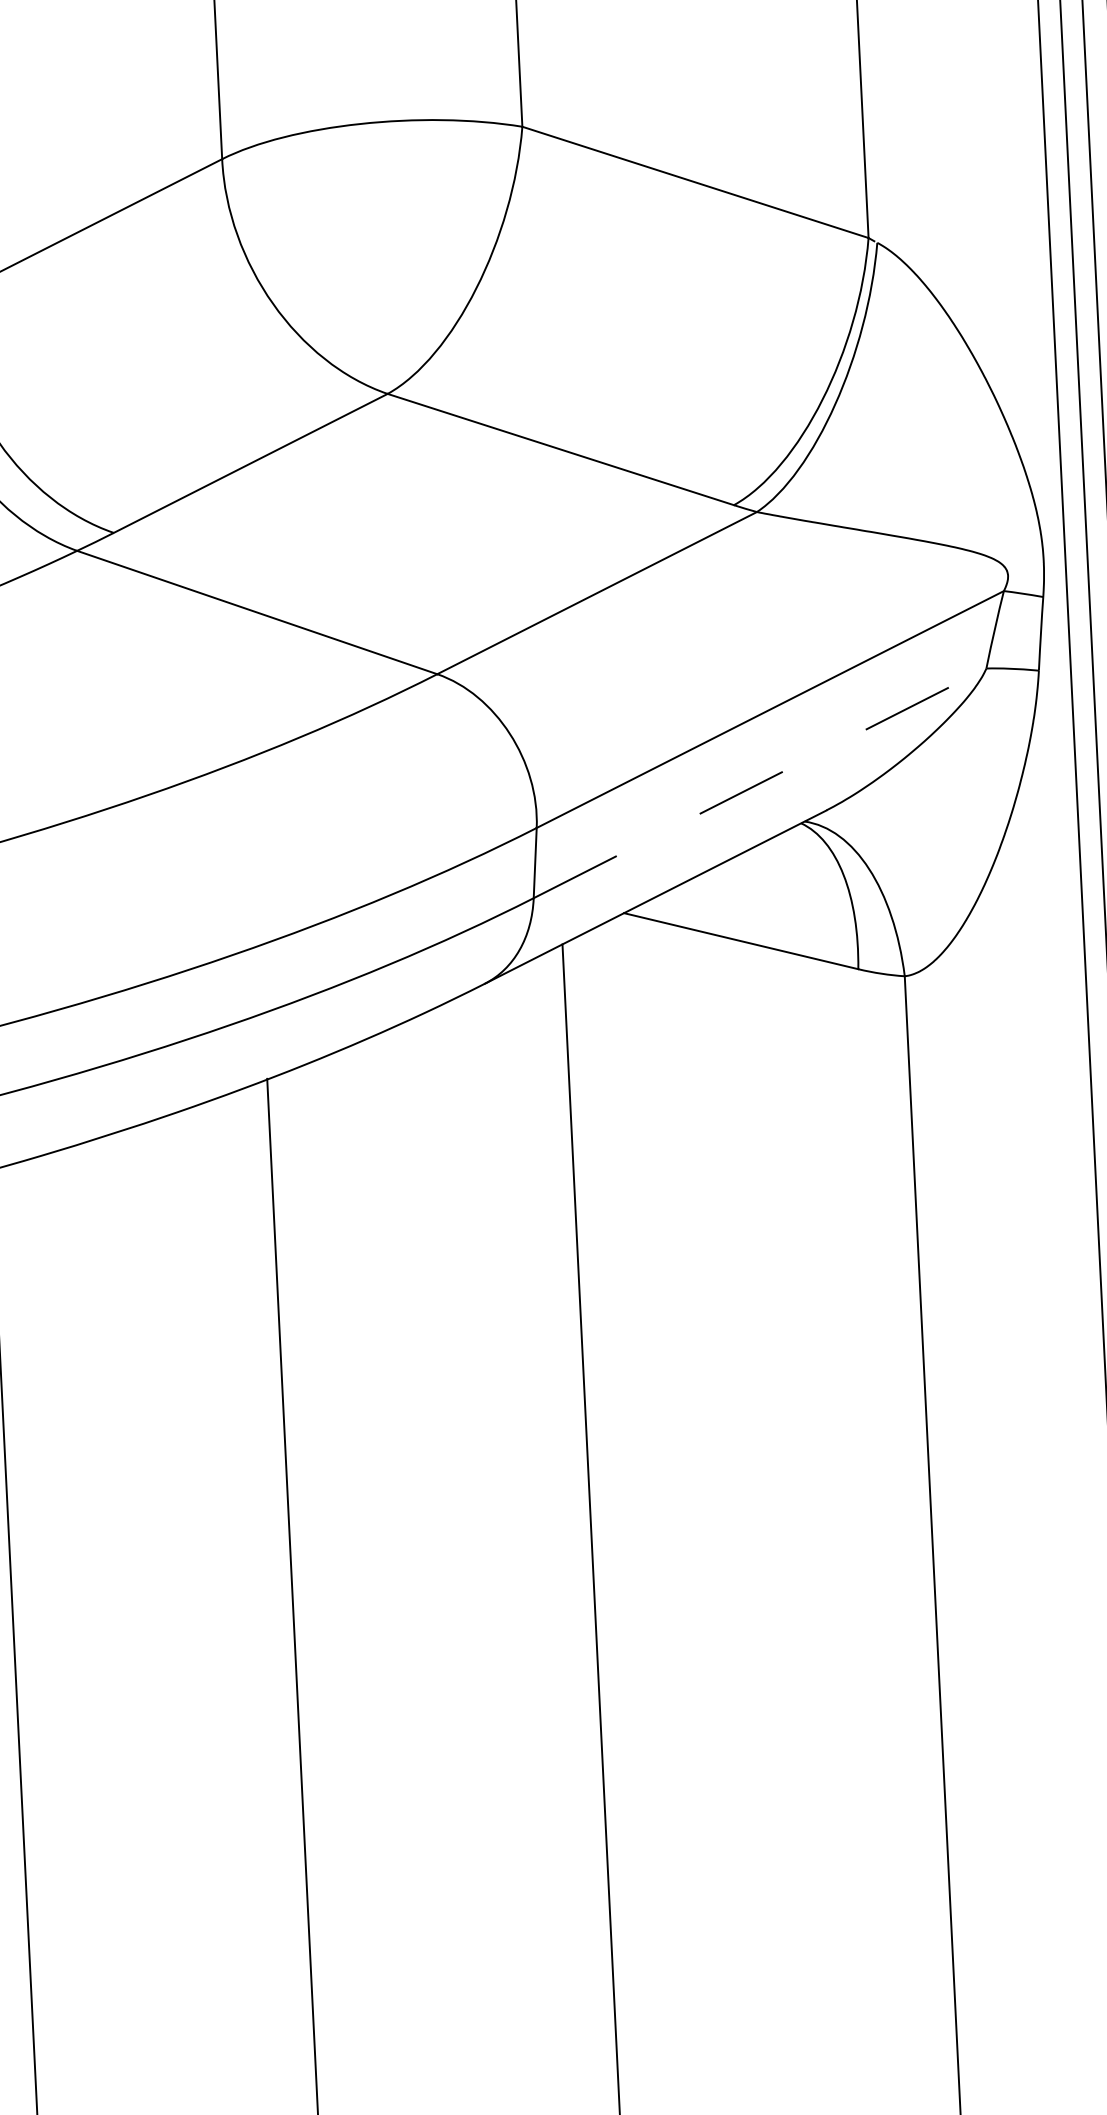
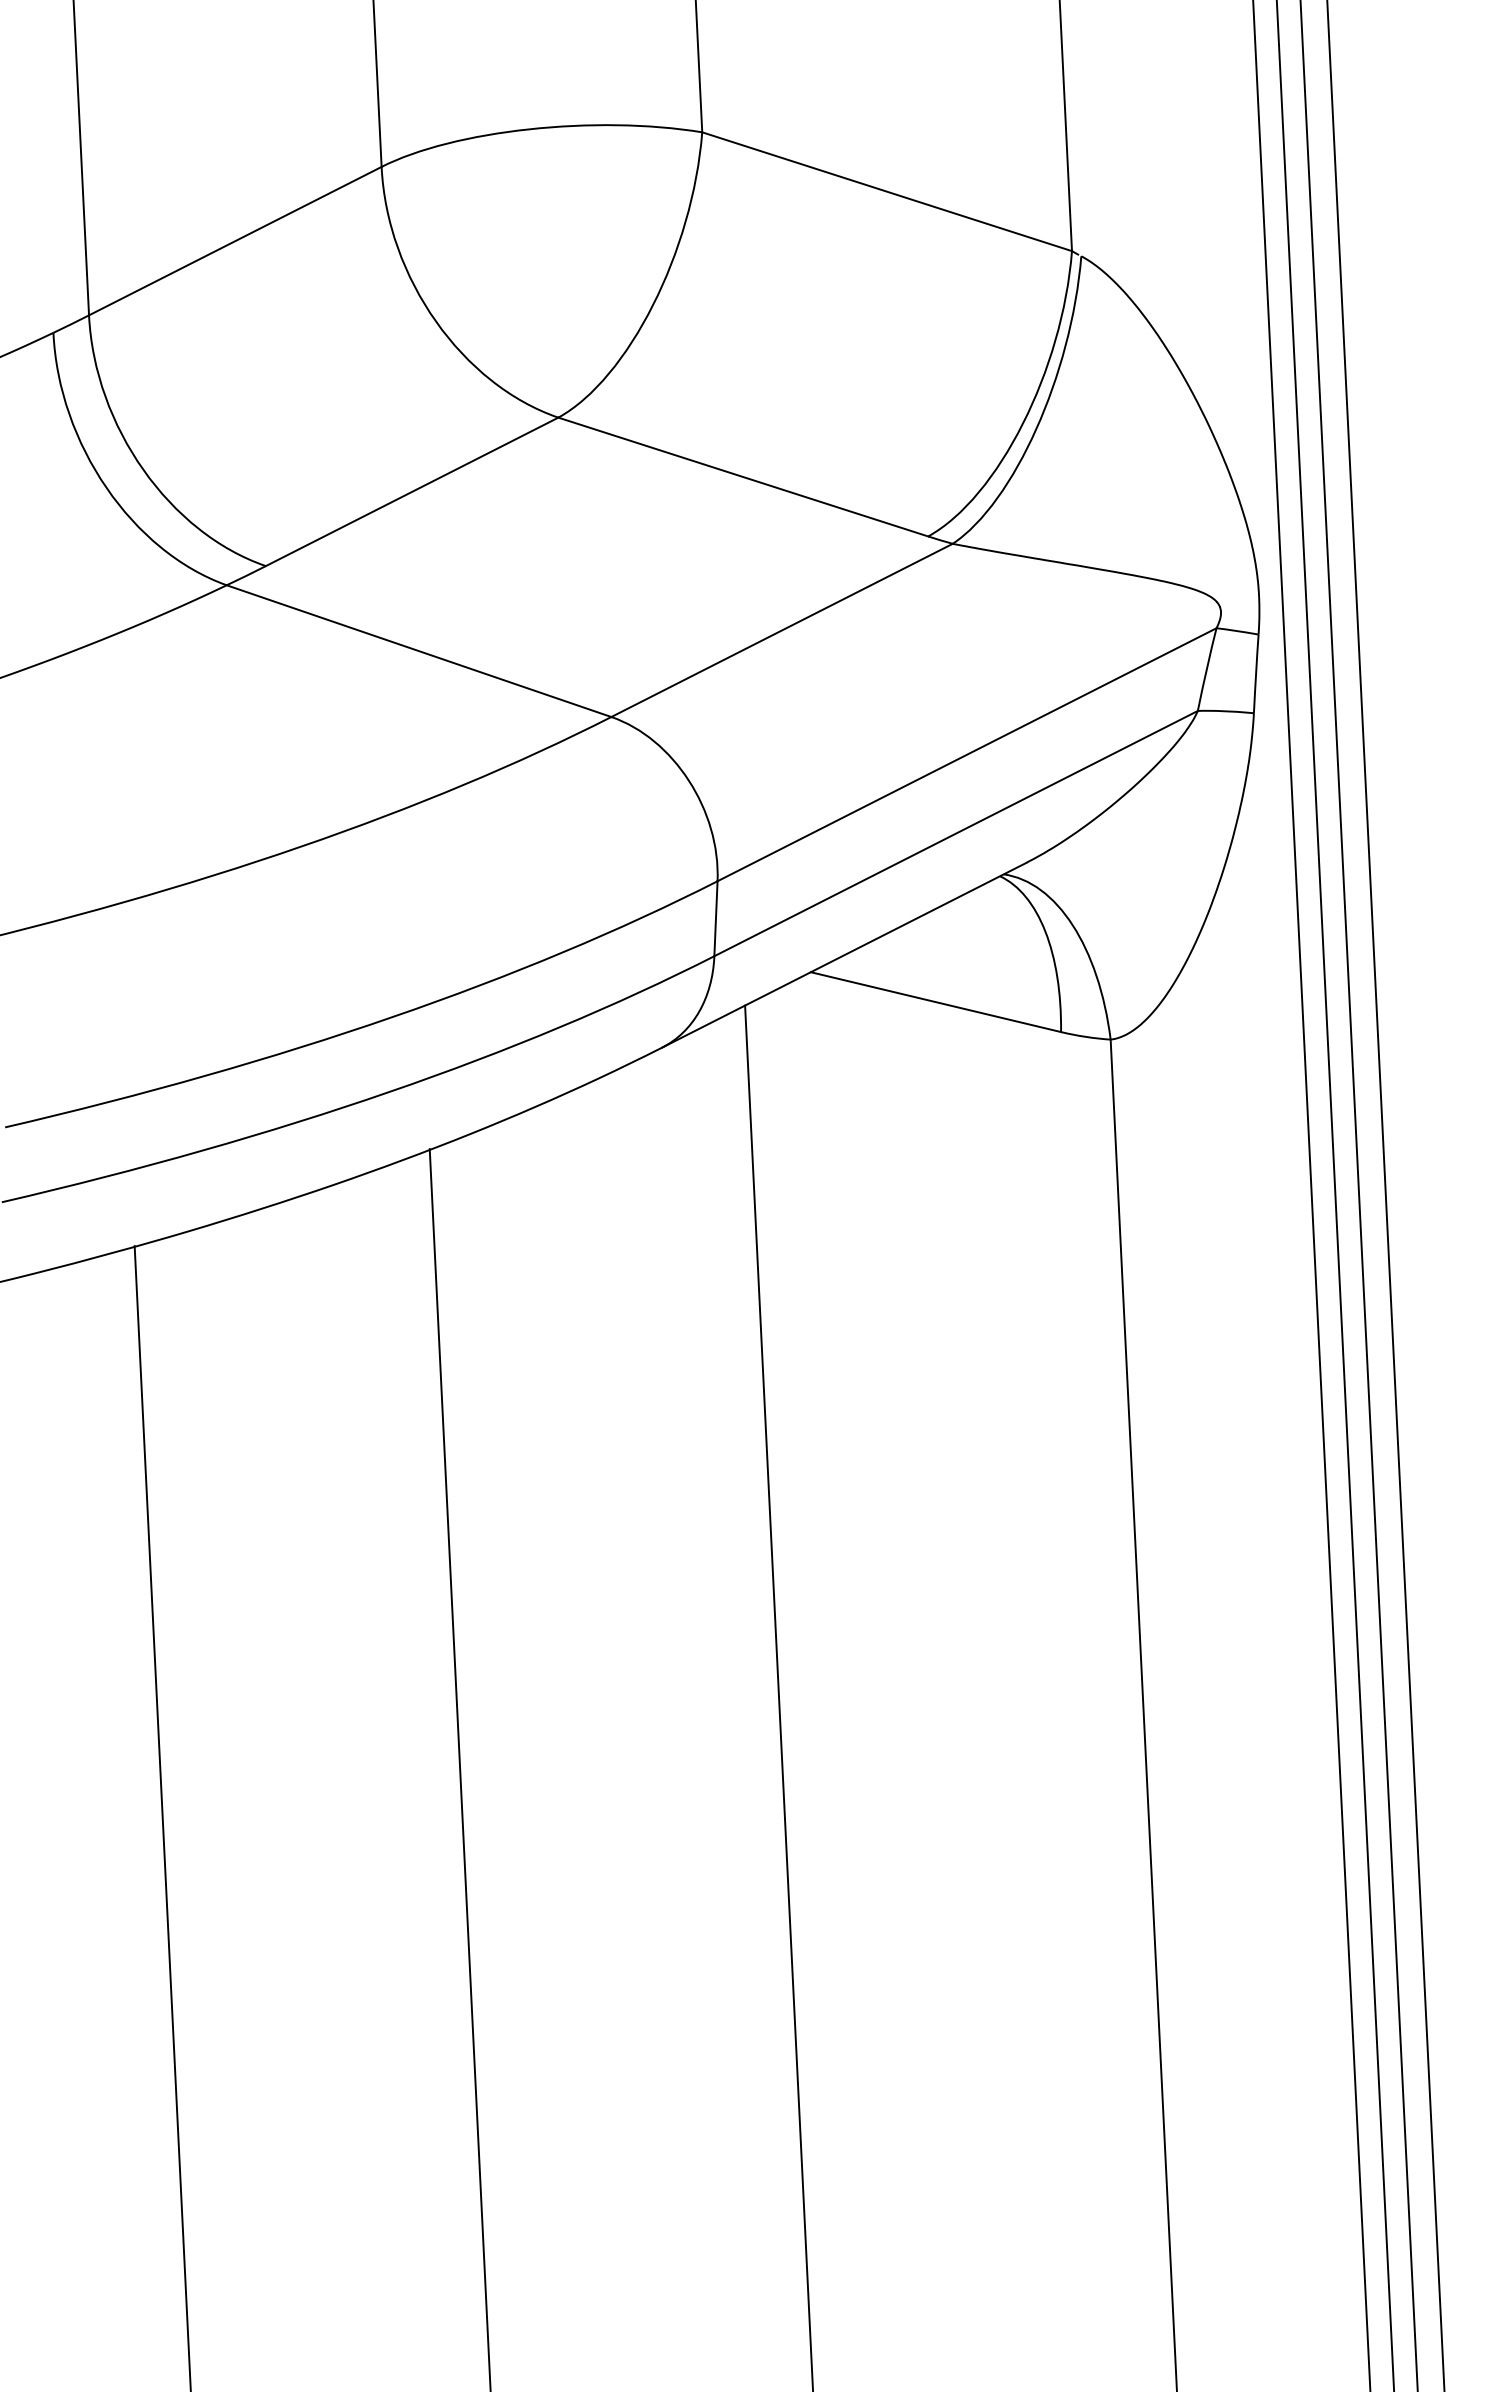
line: (760, 783) -> (956, 833), dashed -> solid

